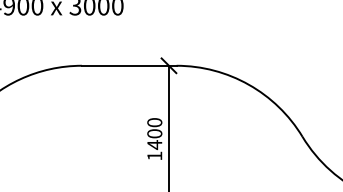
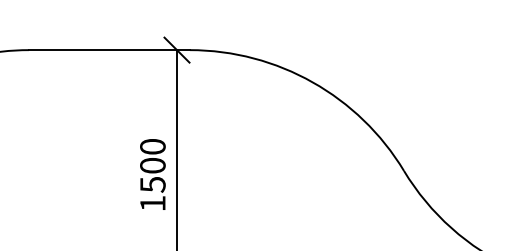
text: (154, 145) -> (152, 185), 1400 -> 1500

